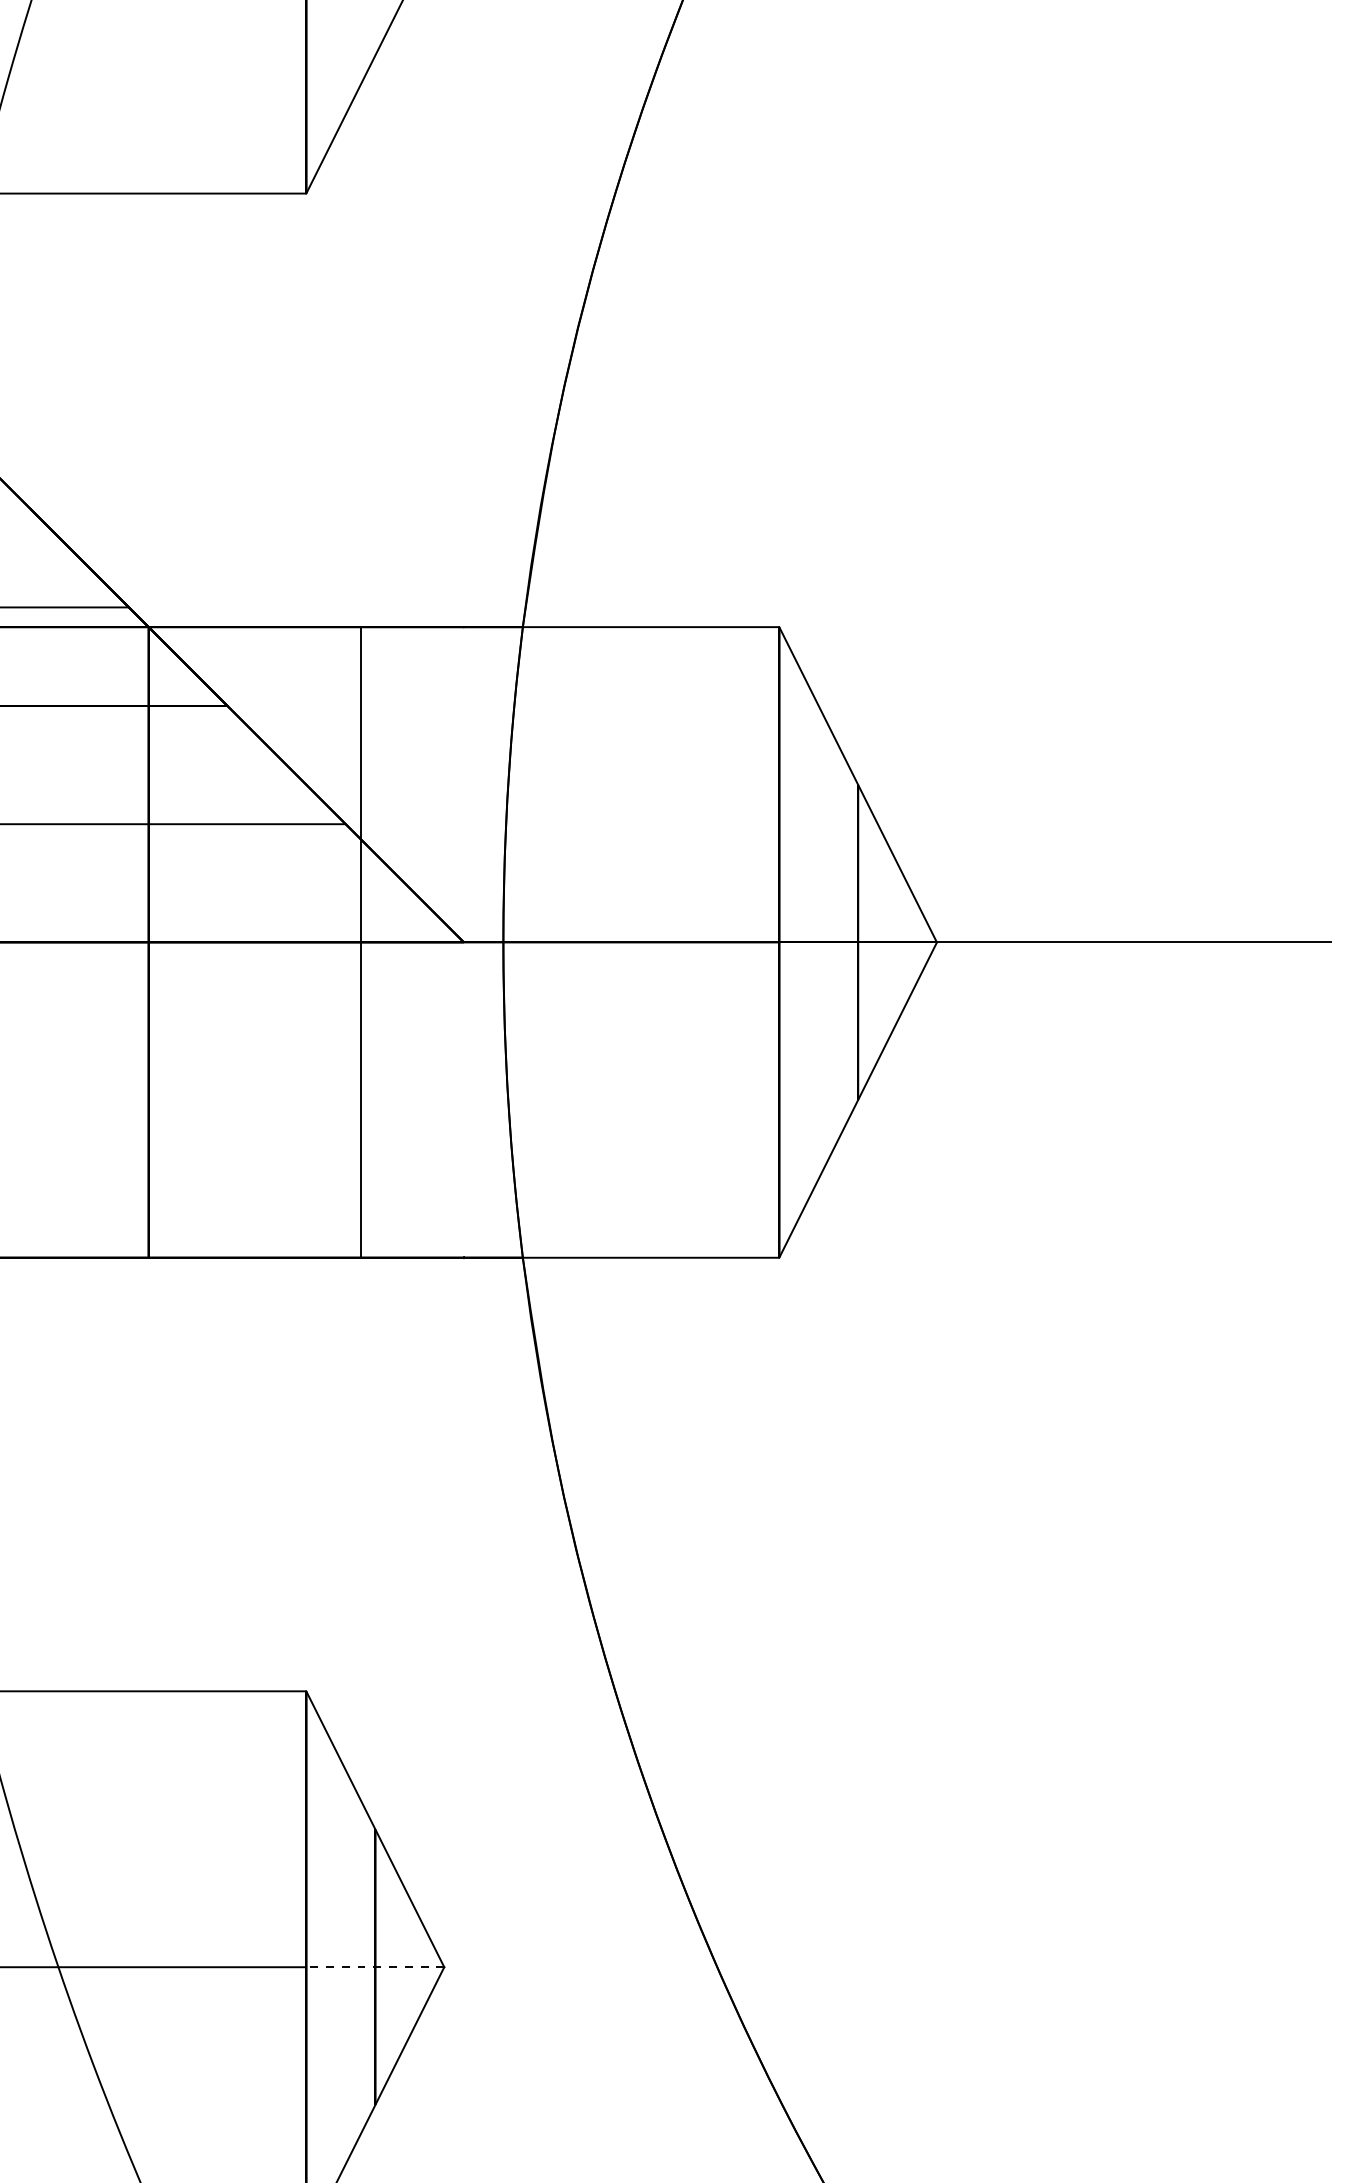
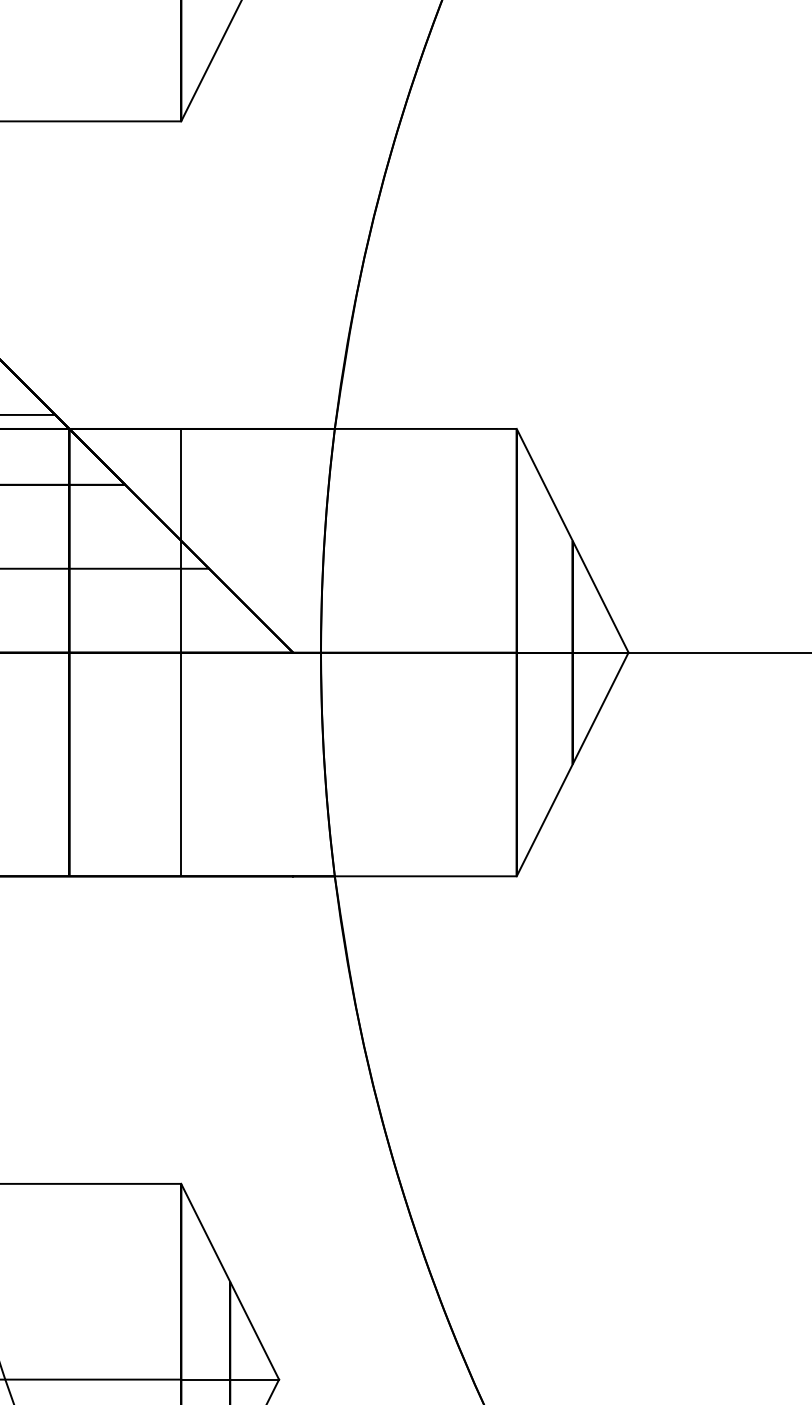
line: (361, 942) -> (181, 652), moved
line: (375, 1967) -> (230, 1379), dashed -> solid

